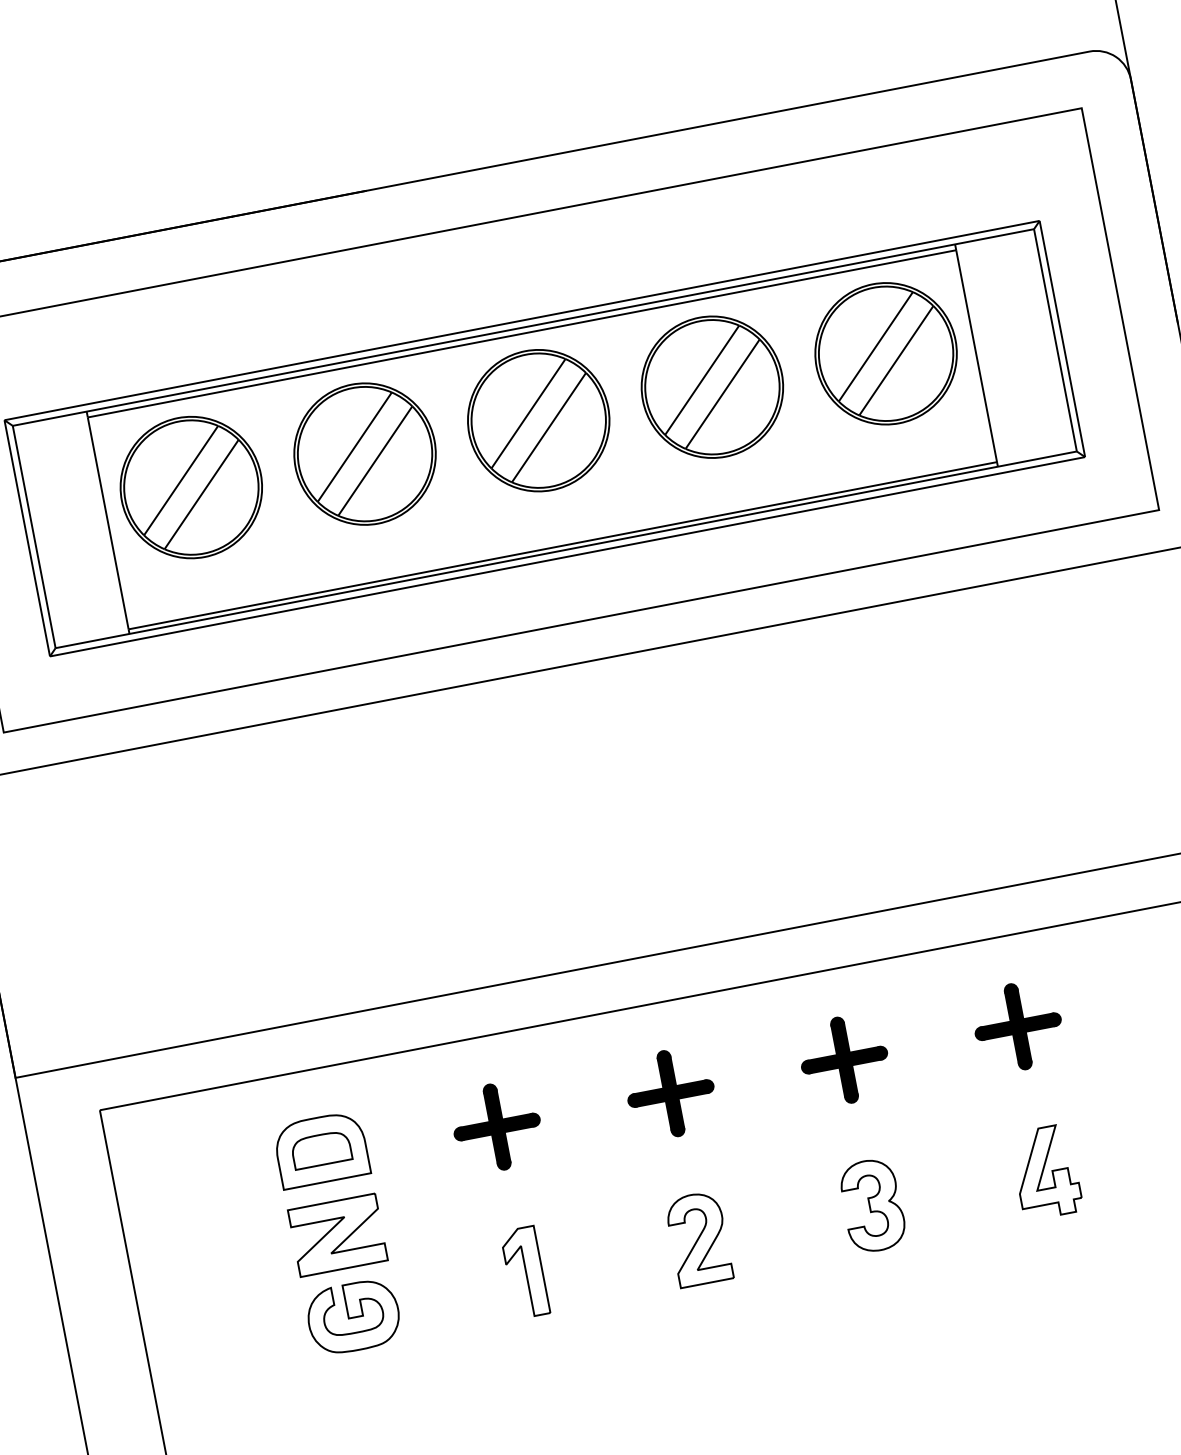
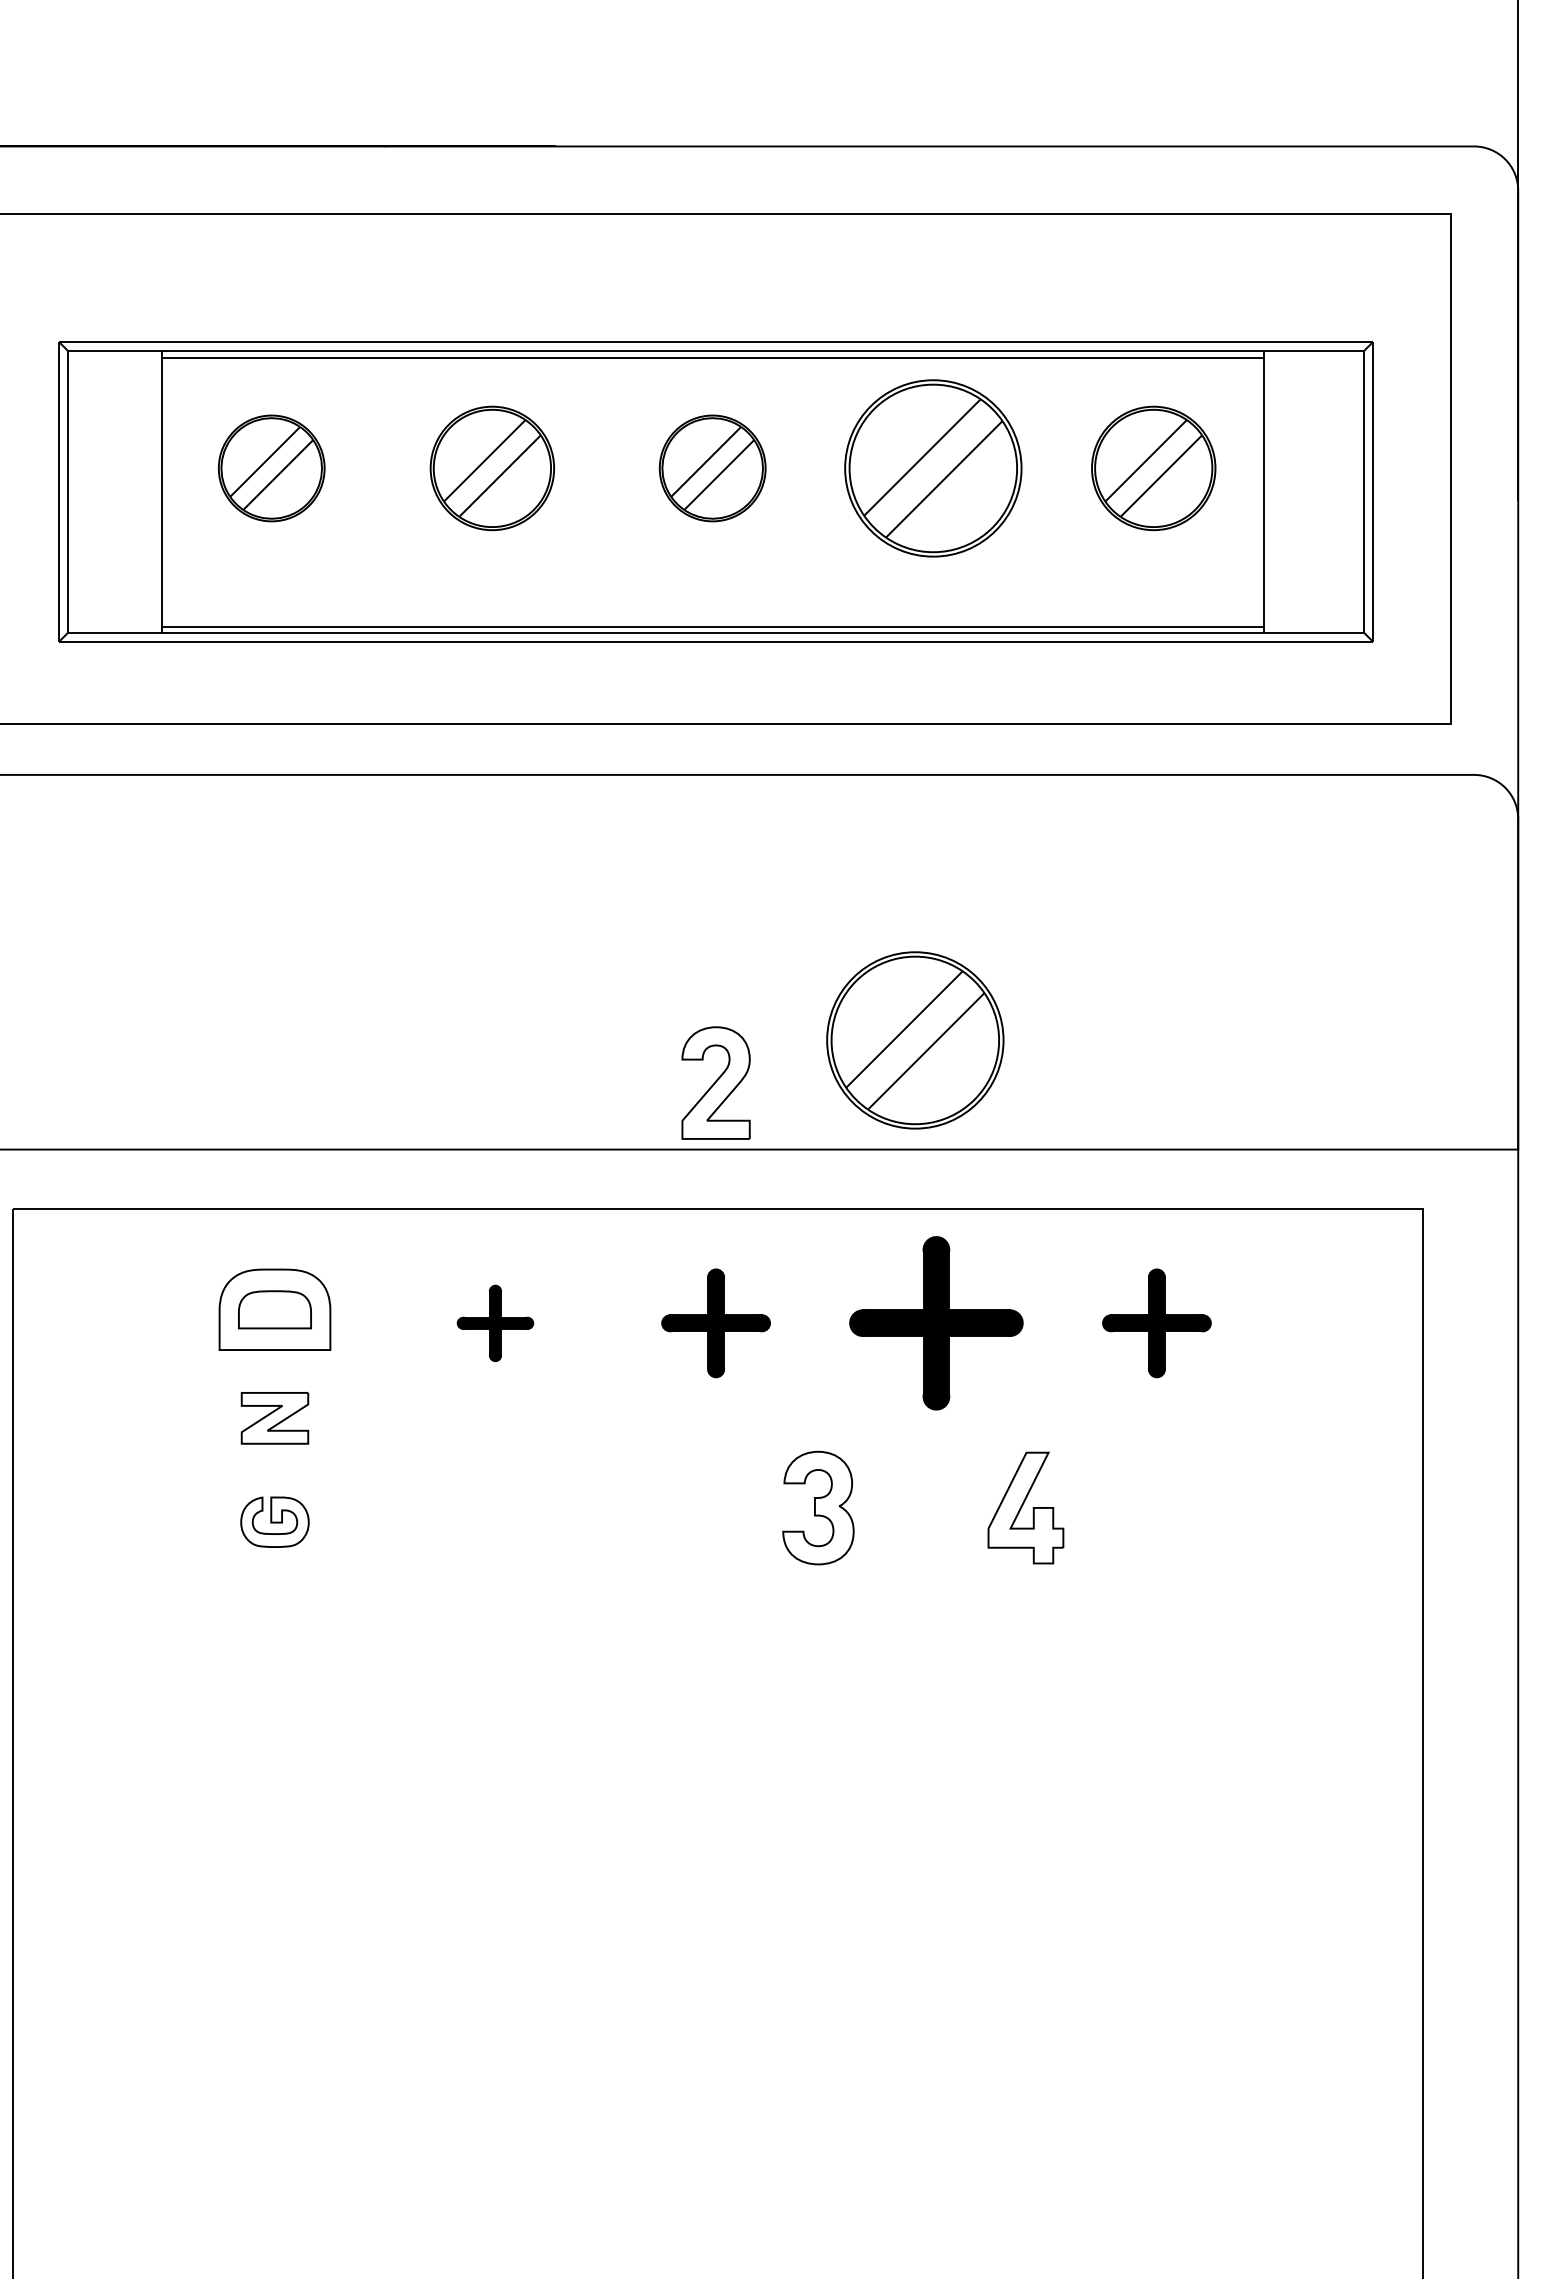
part: (885, 353) -> (1153, 468), size x0.7
part: (538, 420) -> (712, 468), size x0.6
part: (365, 454) -> (492, 468), size x0.7
part: (191, 487) -> (271, 468), size x0.6
part: (785, 840) -> (915, 1040), added
part: (844, 1060) -> (936, 1323), size x1.6
part: (497, 1127) -> (495, 1323), size x0.7
part: (1045, 1171) -> (1025, 1507), moved
part: (872, 1205) -> (818, 1507), moved
part: (337, 1235) -> (274, 1418), size x0.6
part: (698, 1238) -> (715, 1082), moved
part: (525, 1272) -> (495, 1507), removed
part: (353, 1317) -> (274, 1522), size x0.6

